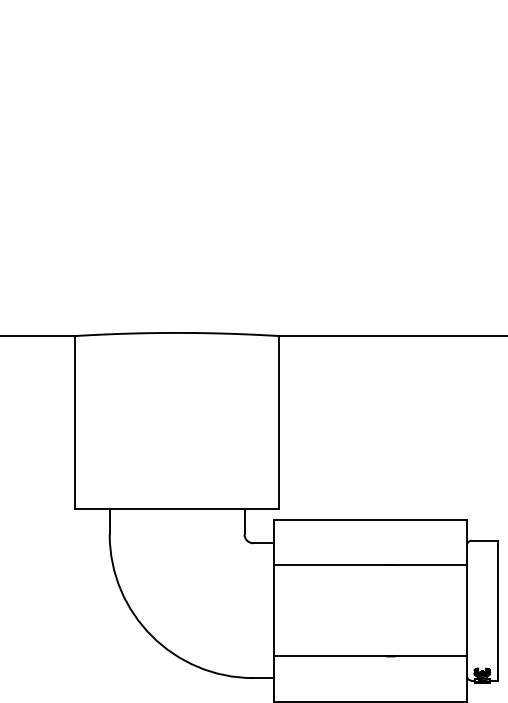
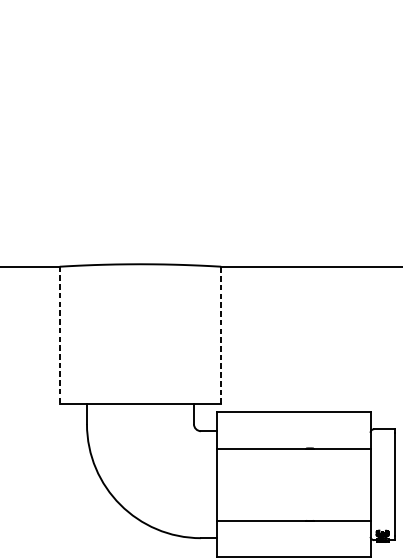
line: (278, 422) -> (220, 335), solid -> dashed
line: (75, 423) -> (59, 336), solid -> dashed

